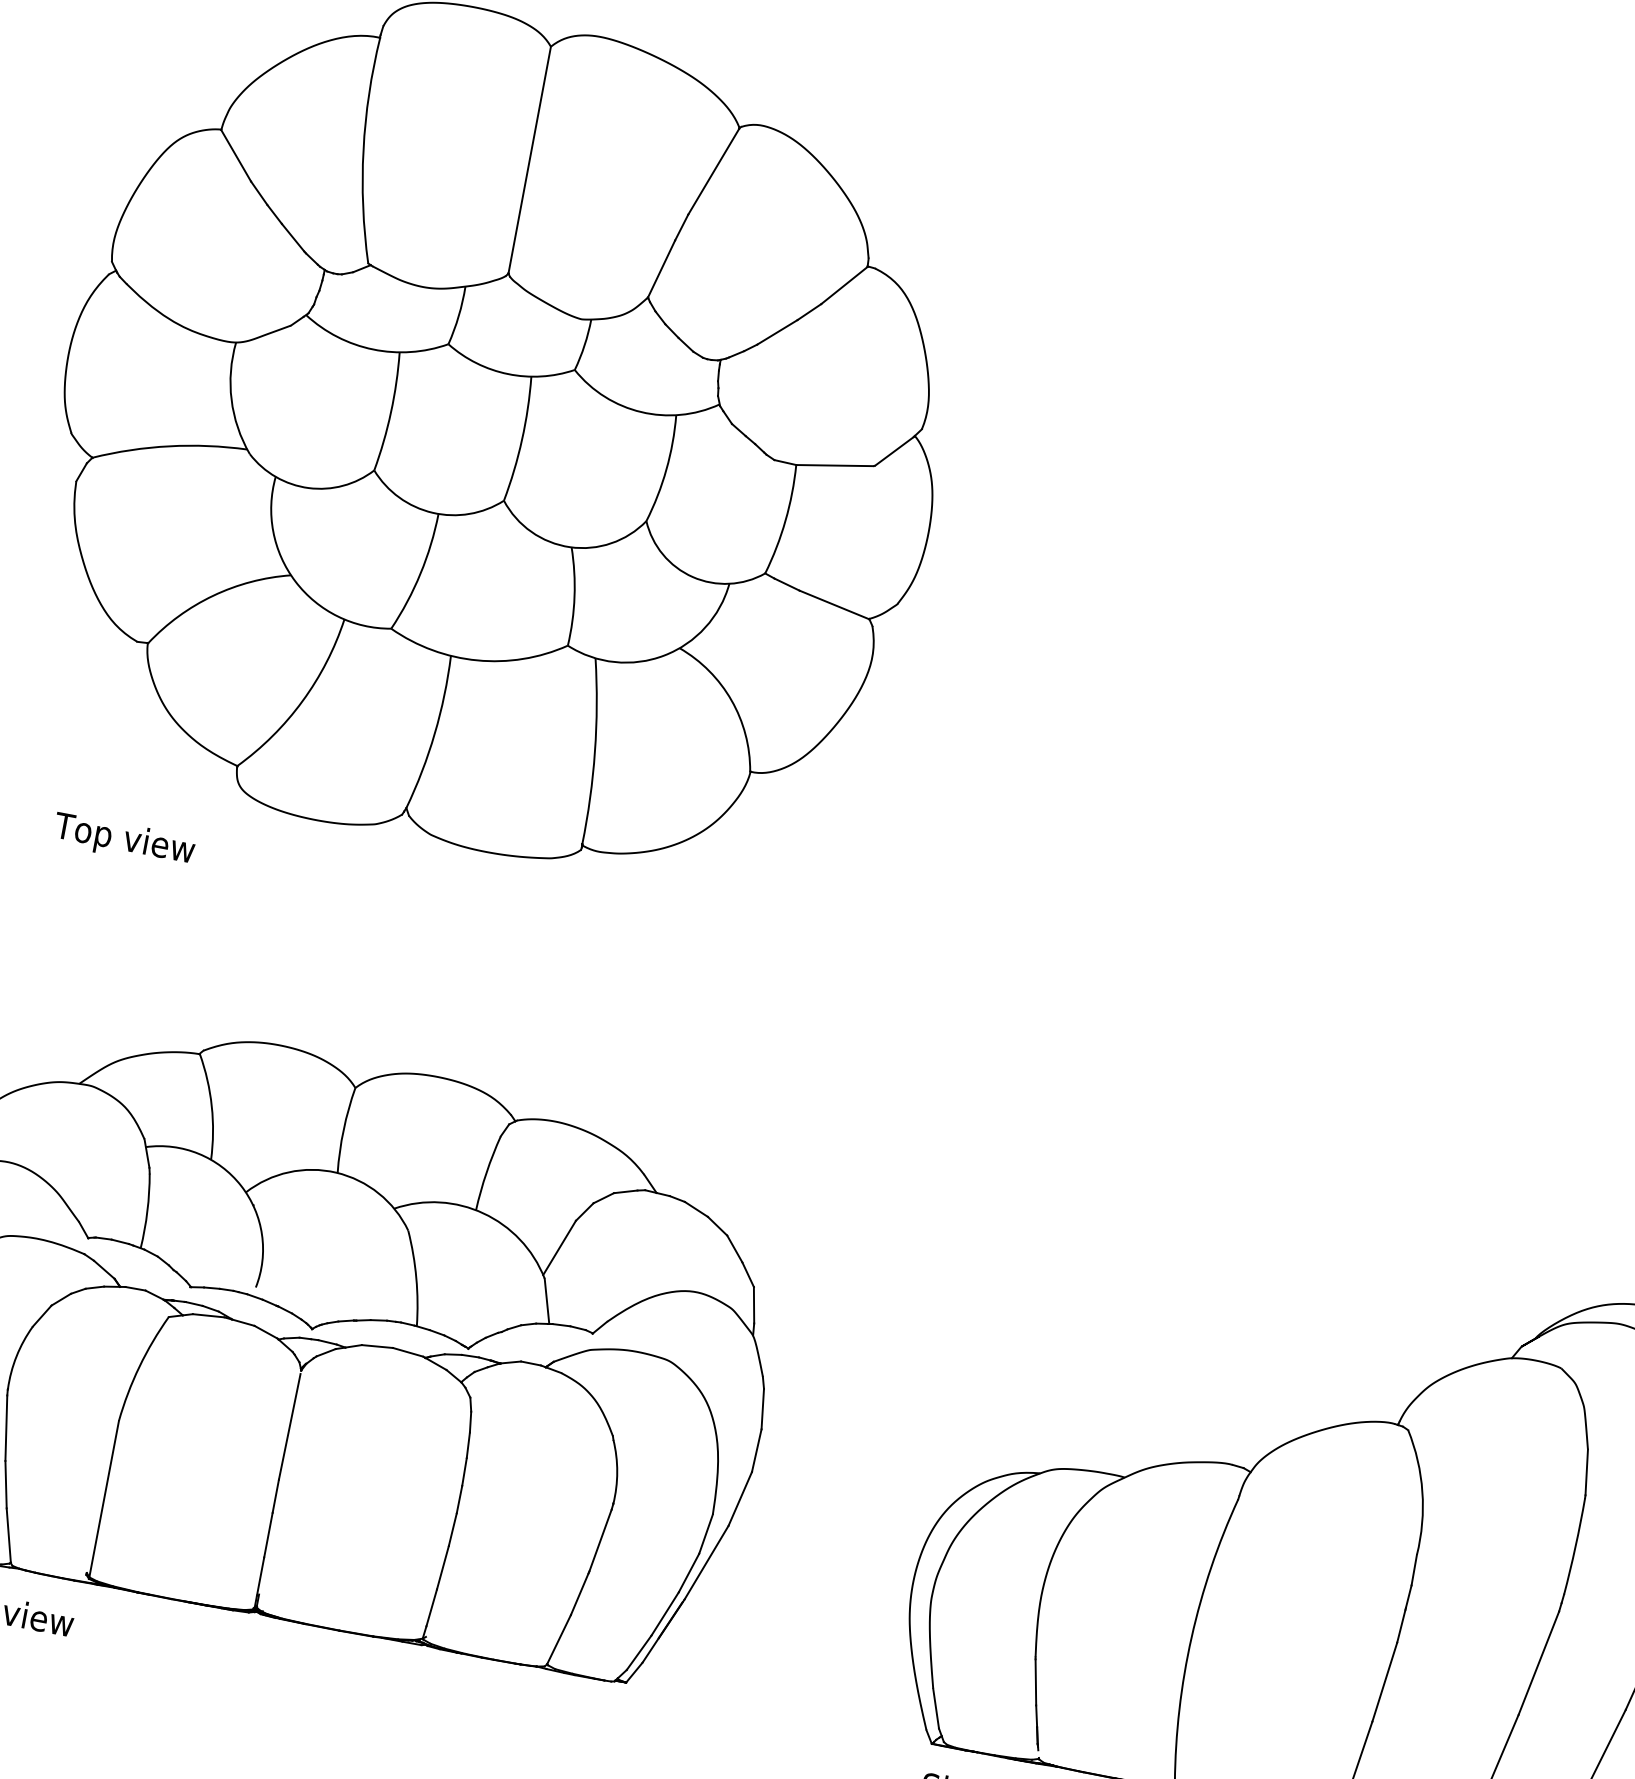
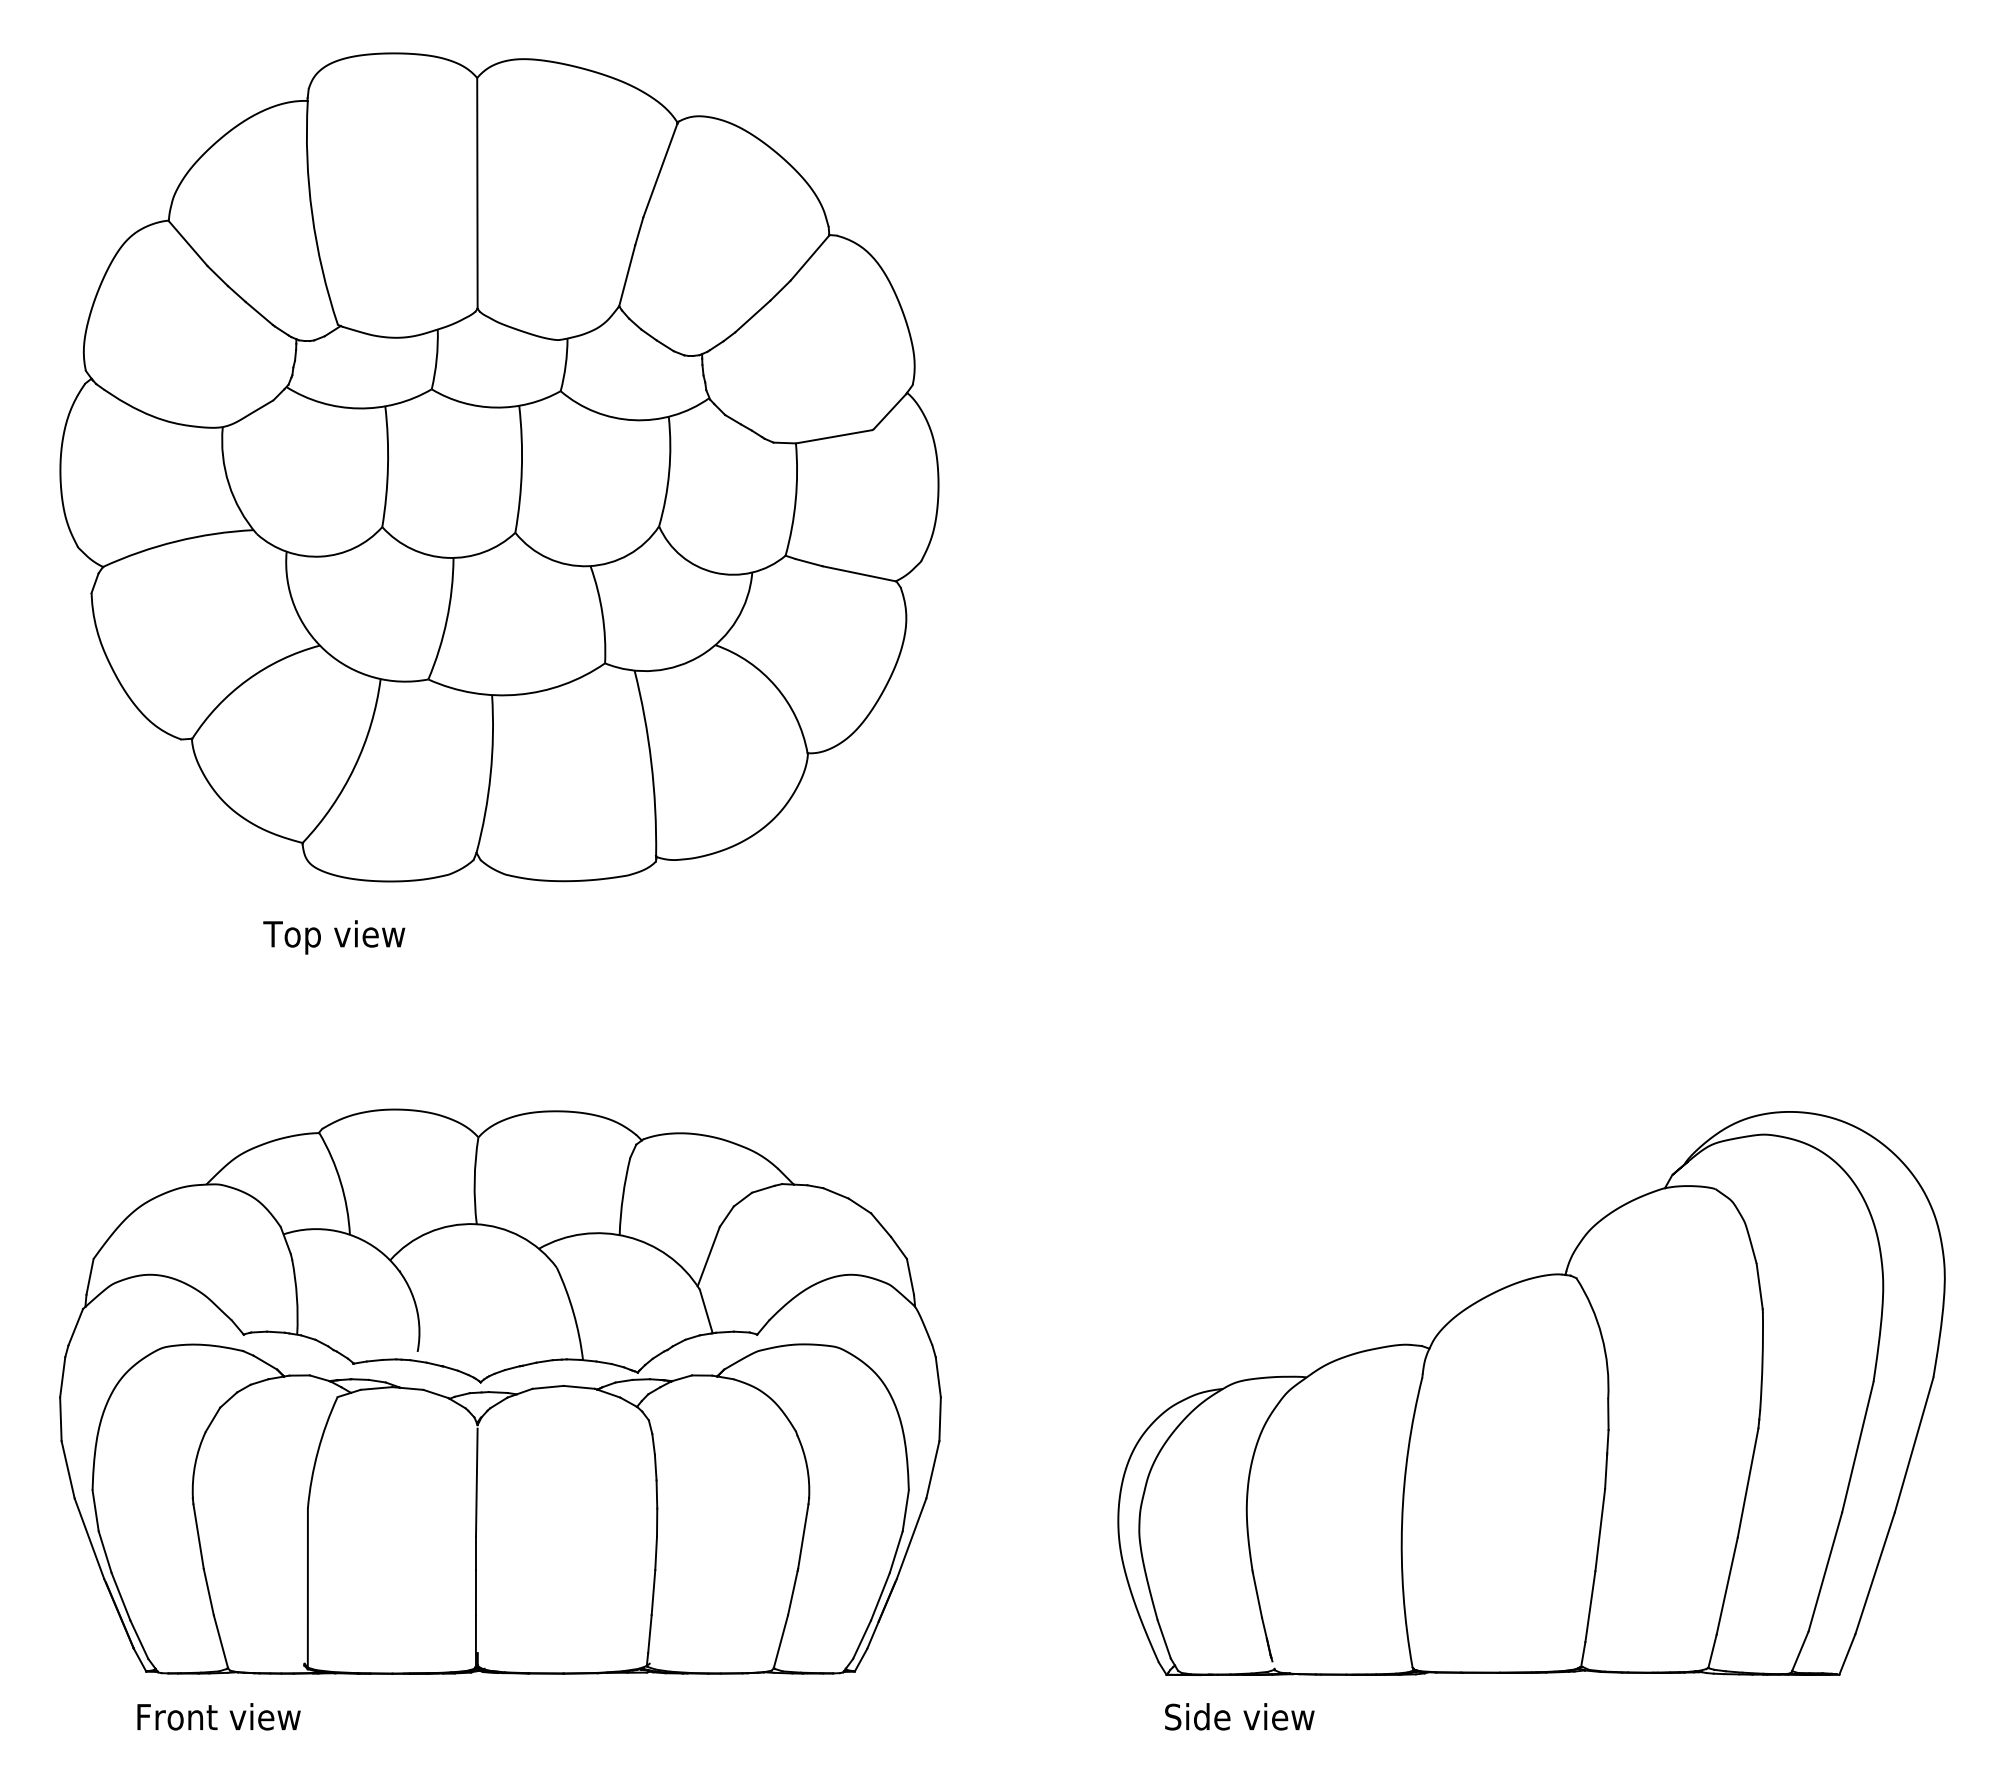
text: (124, 840) -> (334, 937), moved

